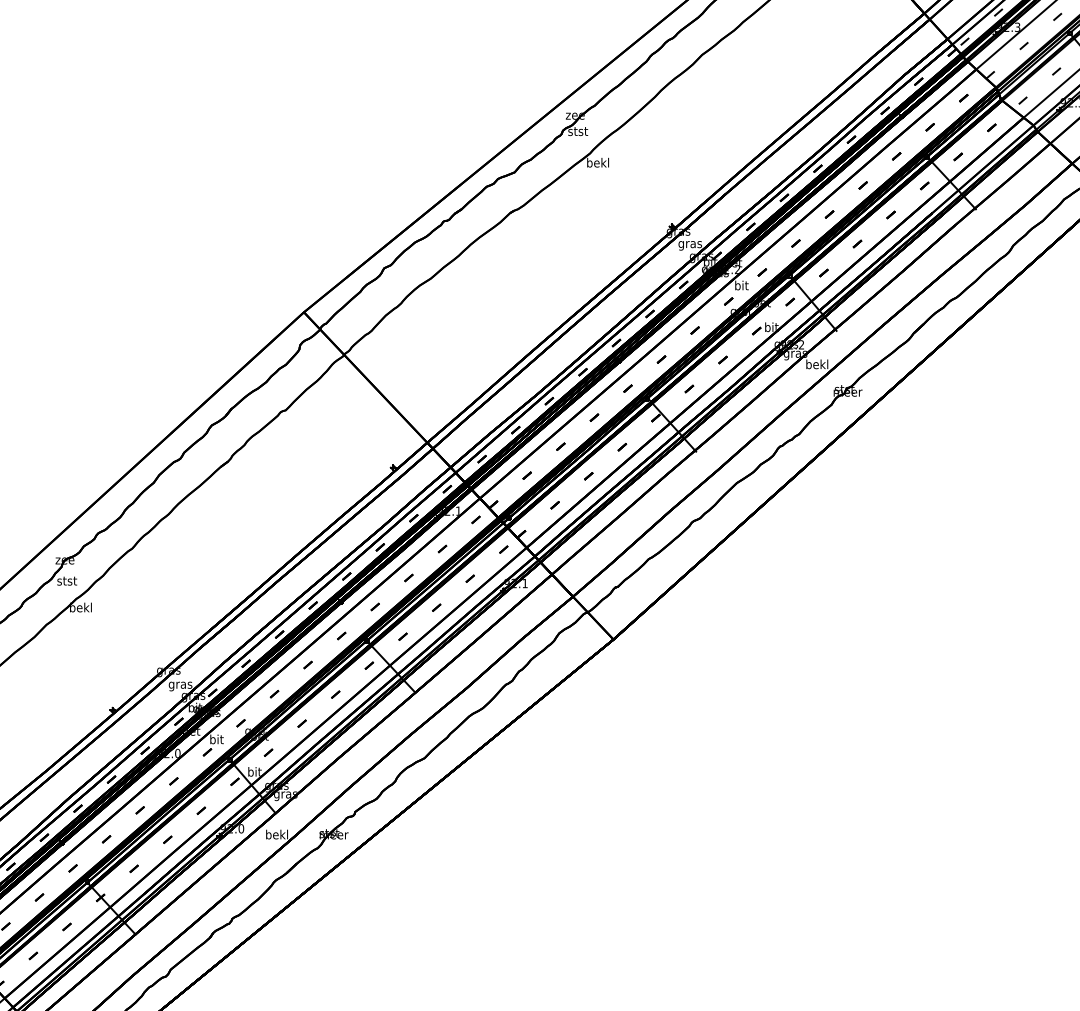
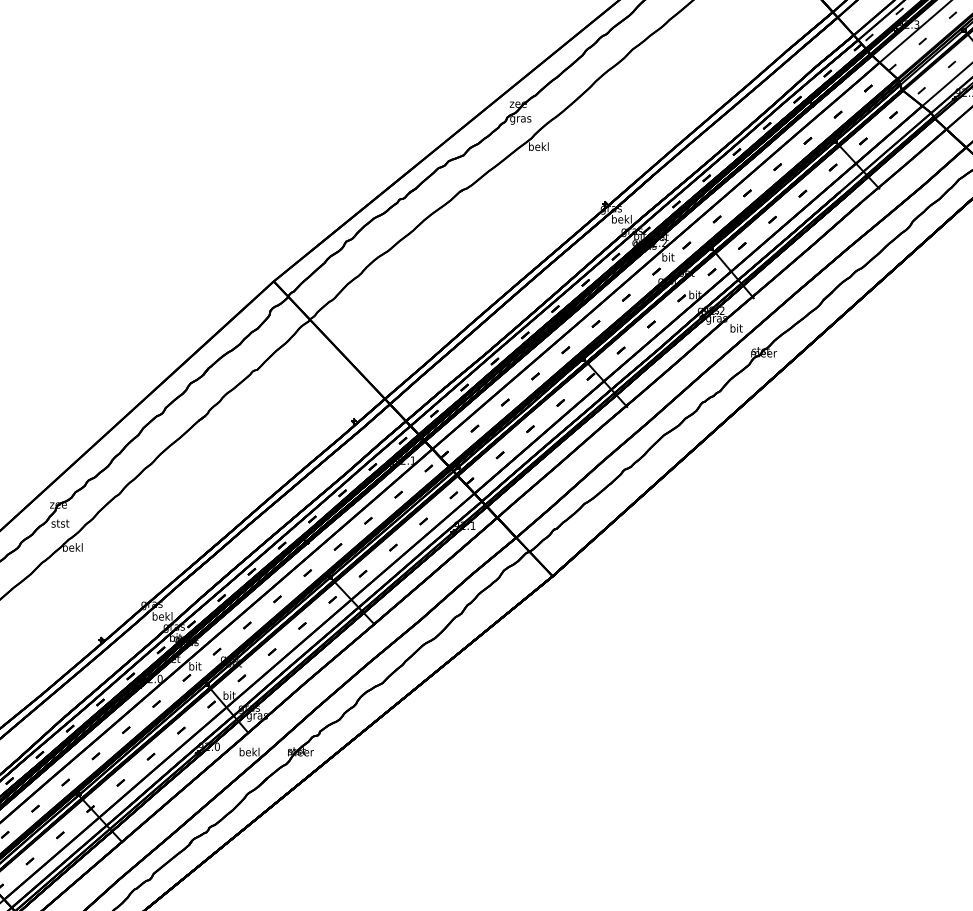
text: (577, 132) -> (520, 119), stst -> gras
text: (689, 244) -> (621, 220), gras -> bekl
text: (817, 364) -> (736, 328), bekl -> bit
text: (180, 685) -> (162, 617), gras -> bekl

